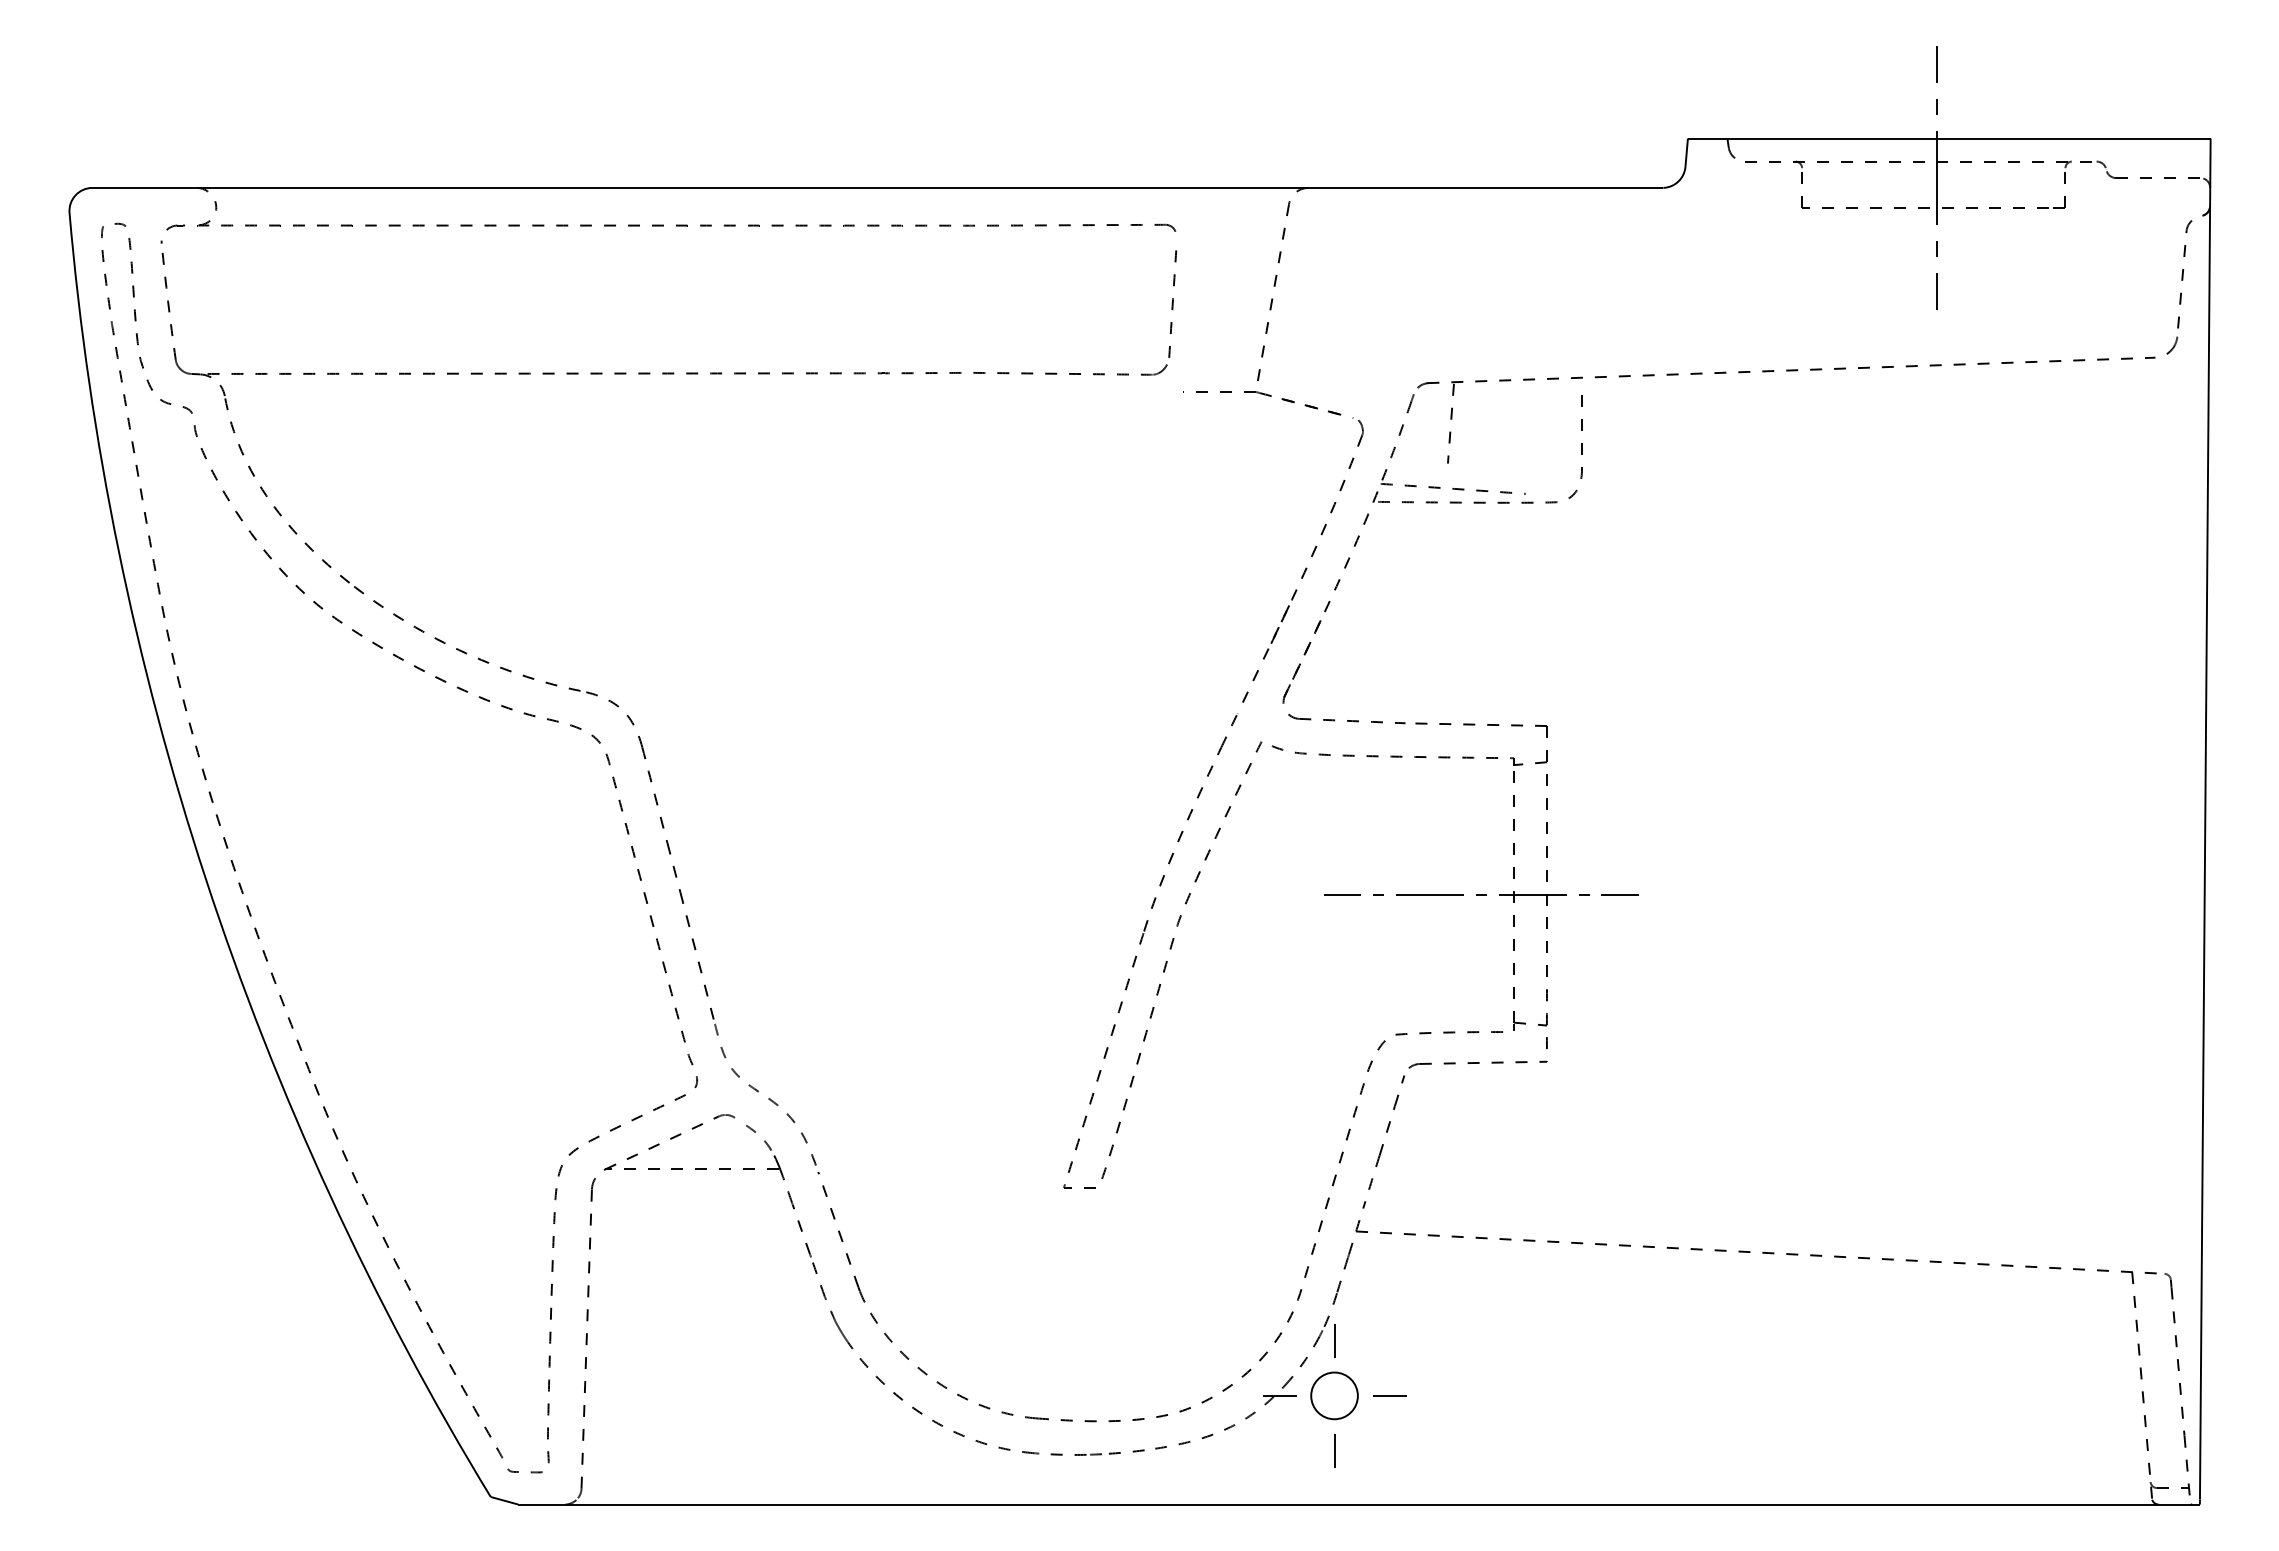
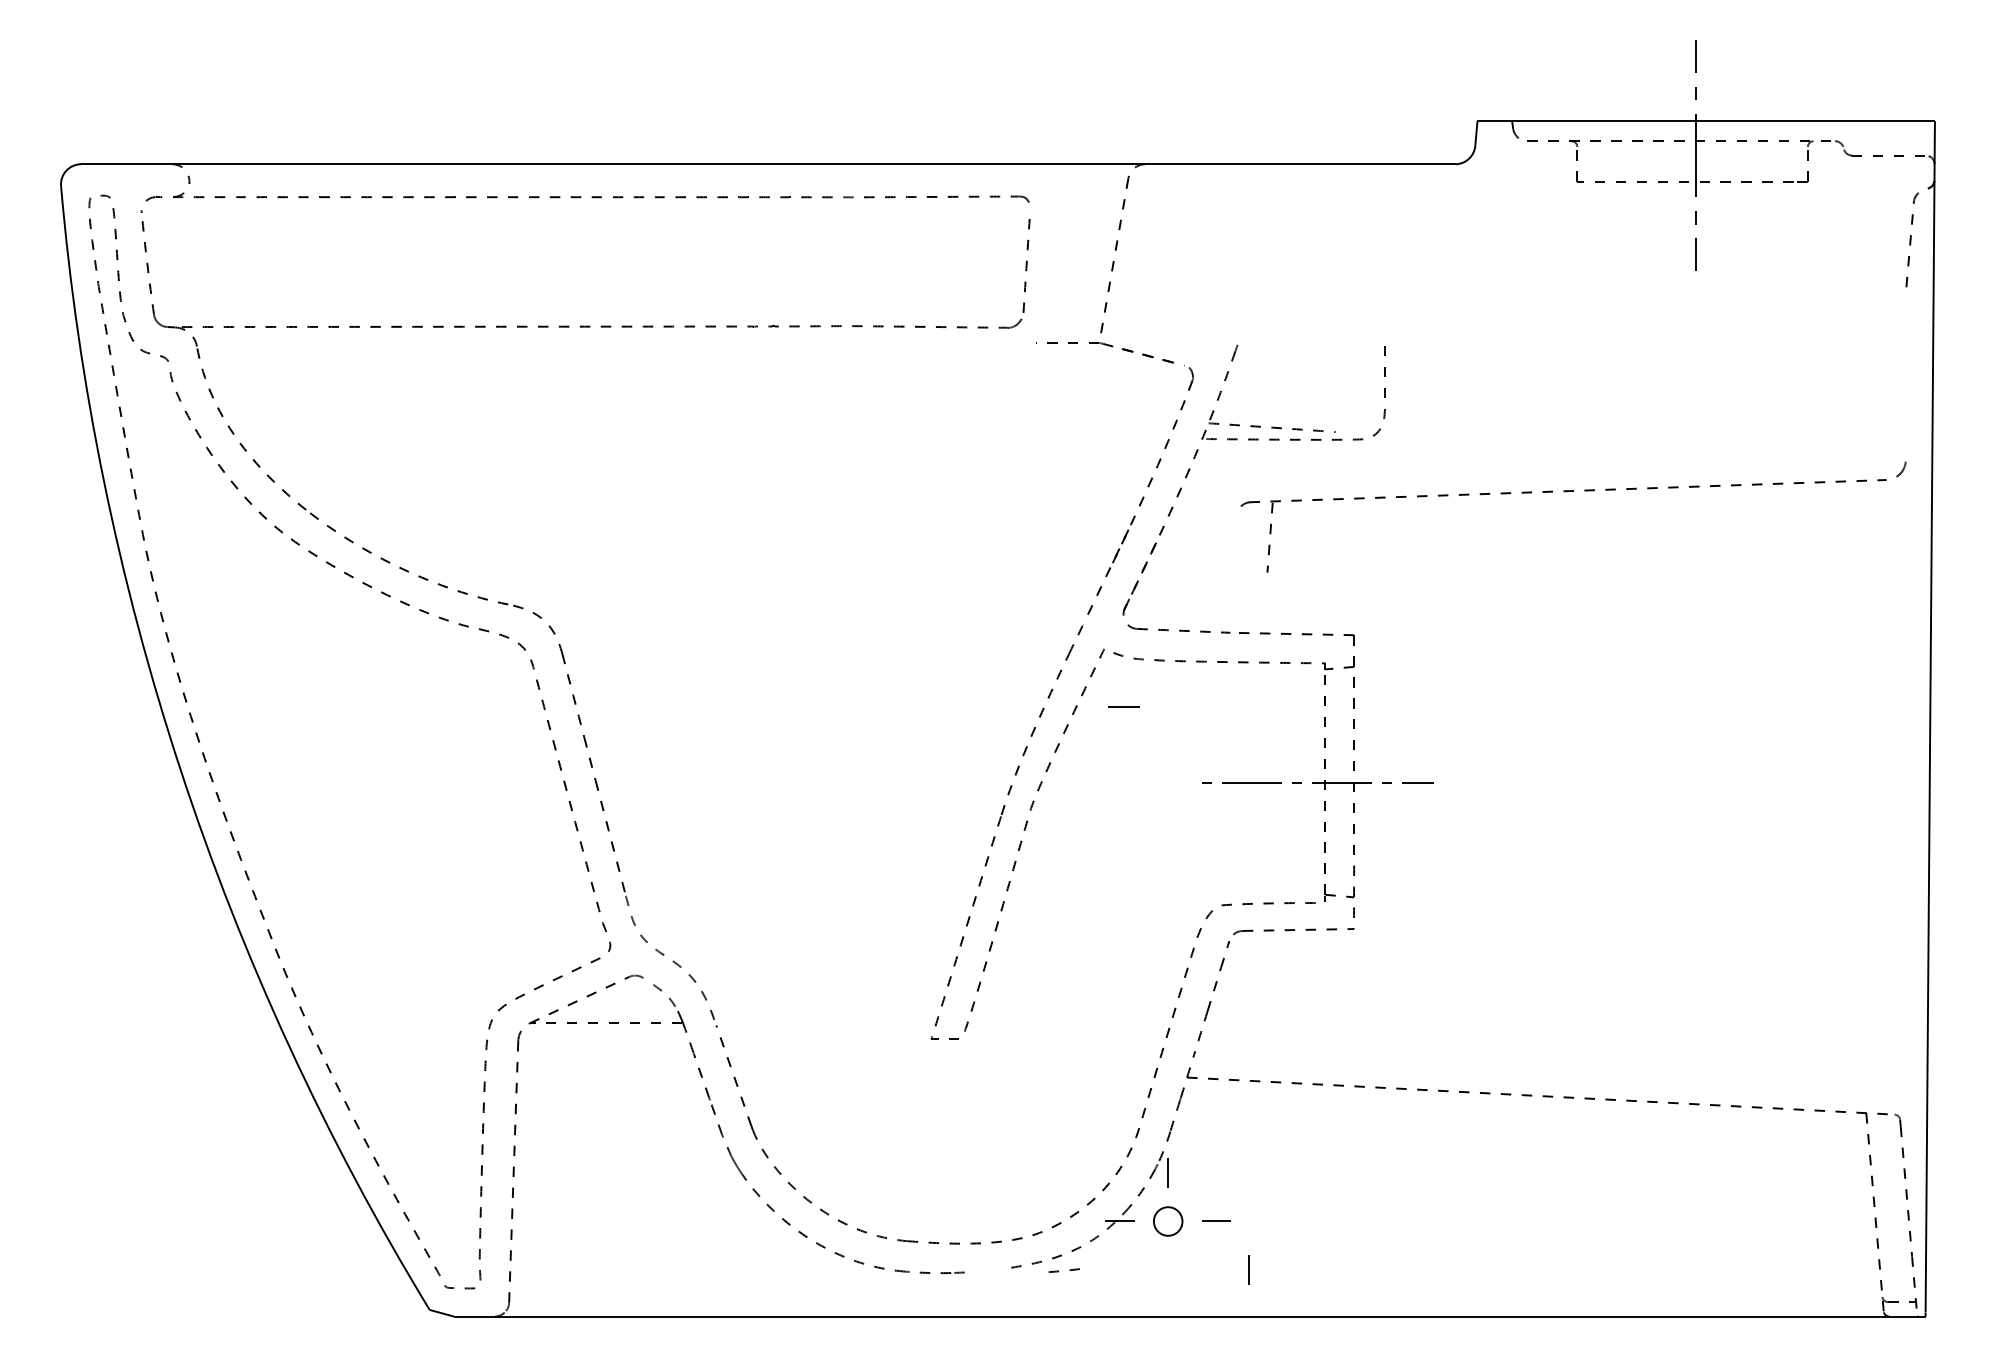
part: (1797, 371) -> (1573, 492), moved
line: (1342, 894) -> (1123, 706), moved
part: (1334, 1395) -> (1168, 1221), size x0.7
line: (1334, 1450) -> (1248, 1269), moved
part: (1126, 1451) -> (1064, 1270), moved

